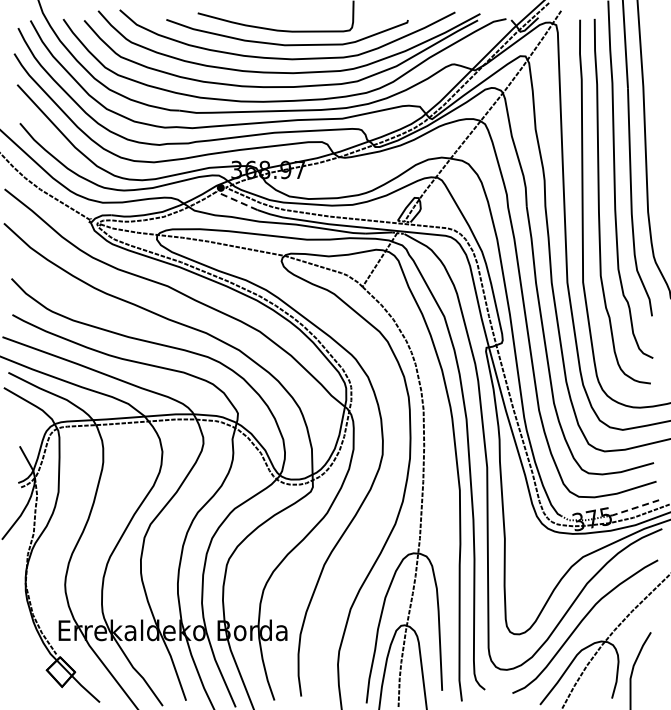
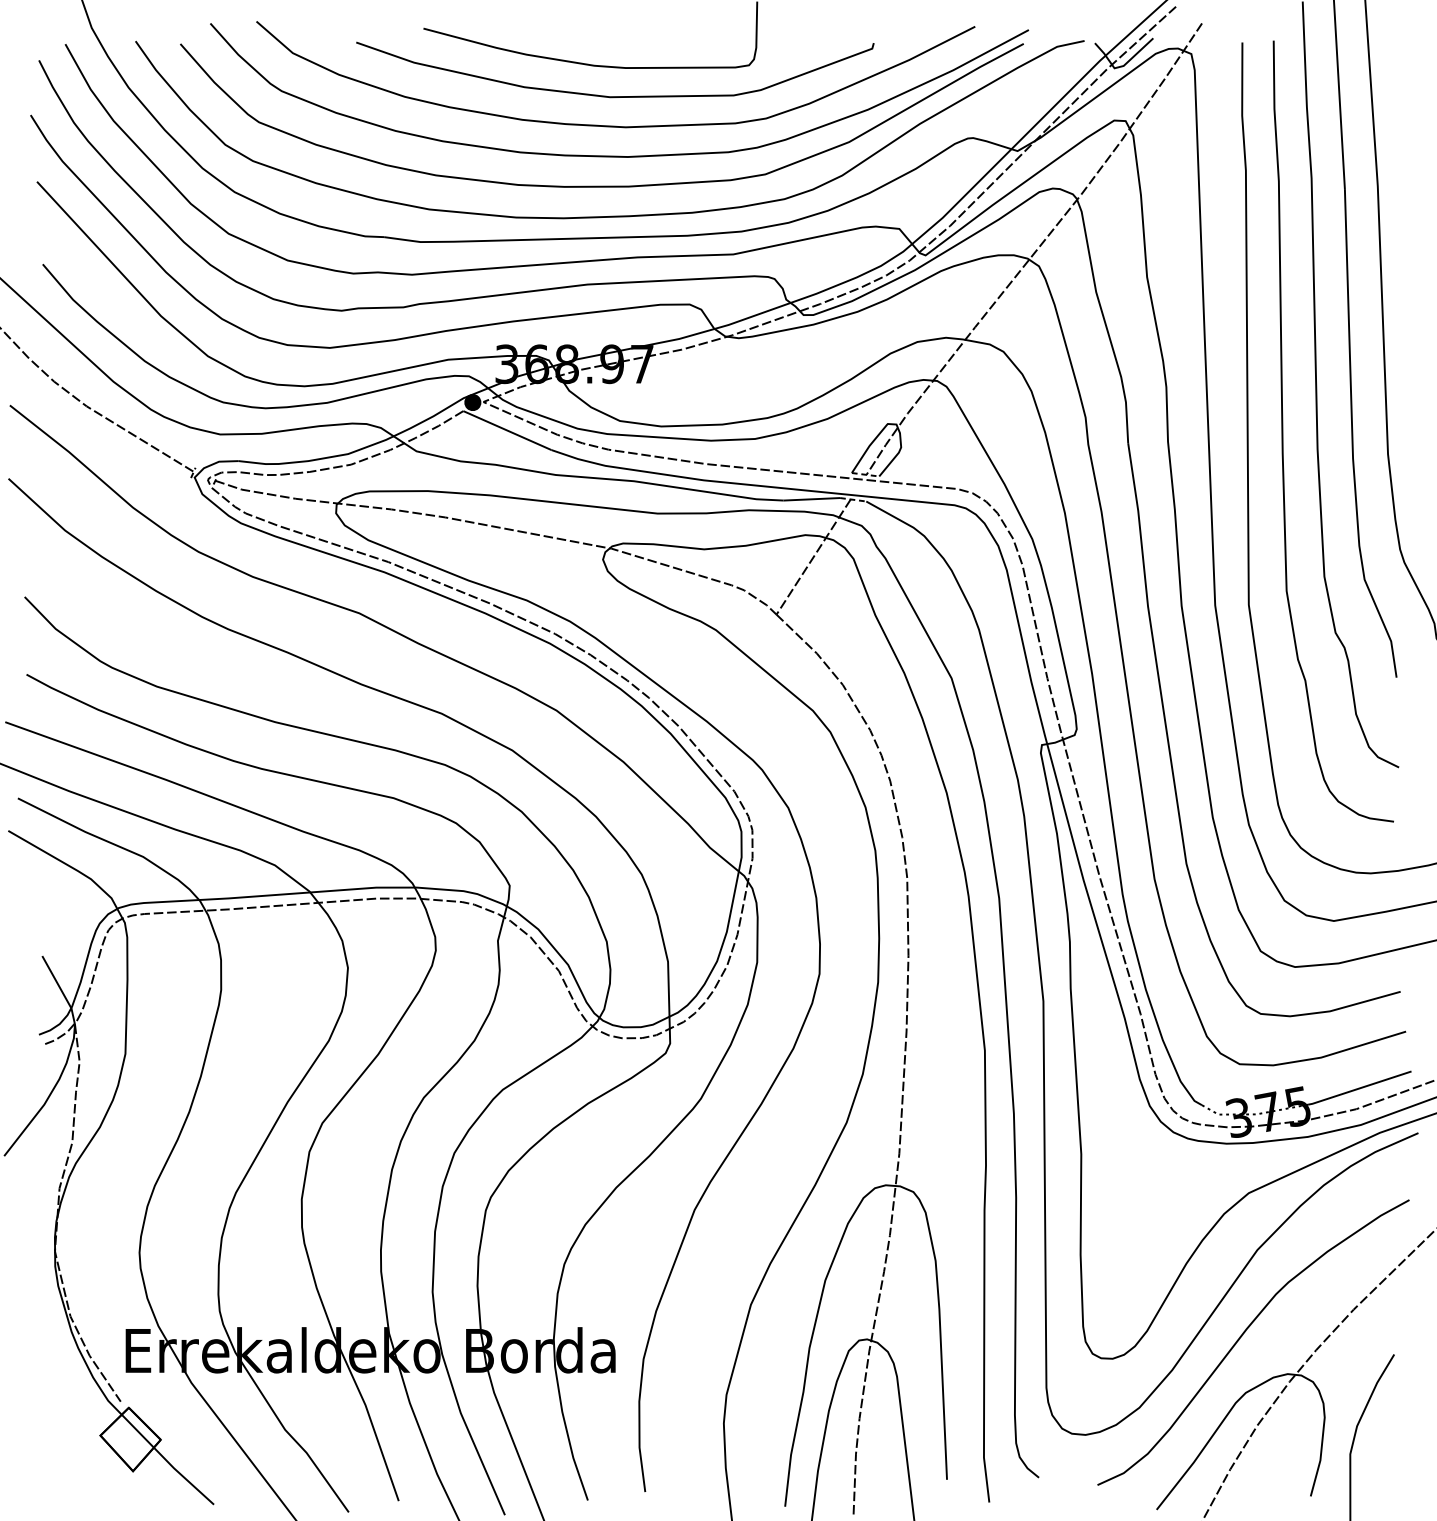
line: (236, 200) -> (506, 429), dashed -> solid
line: (634, 508) -> (1358, 1089), dashed -> solid

